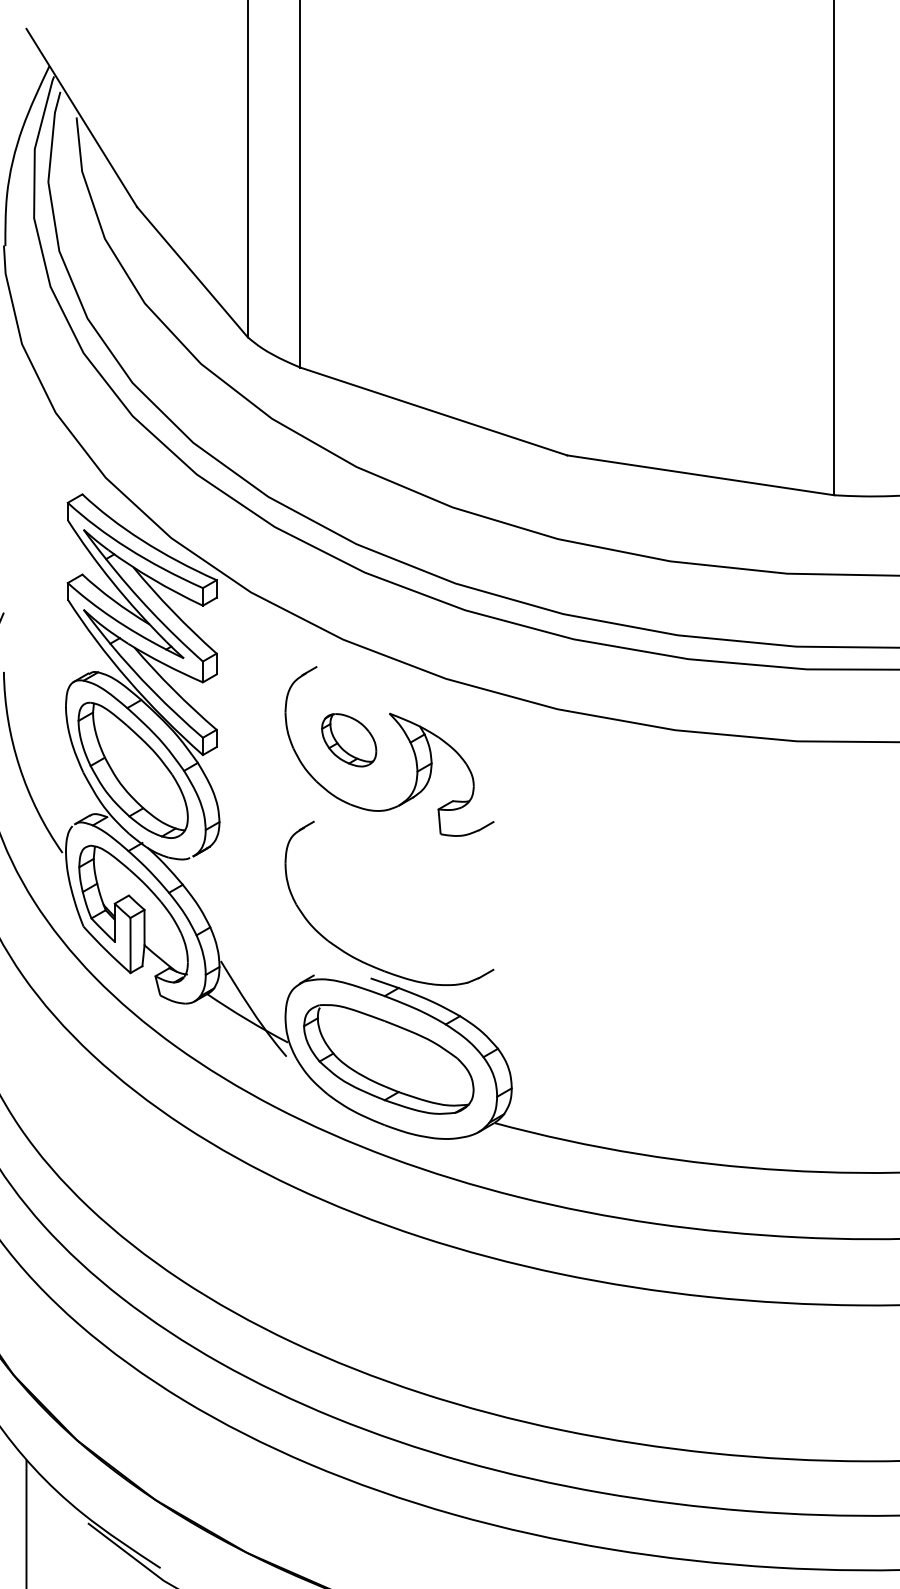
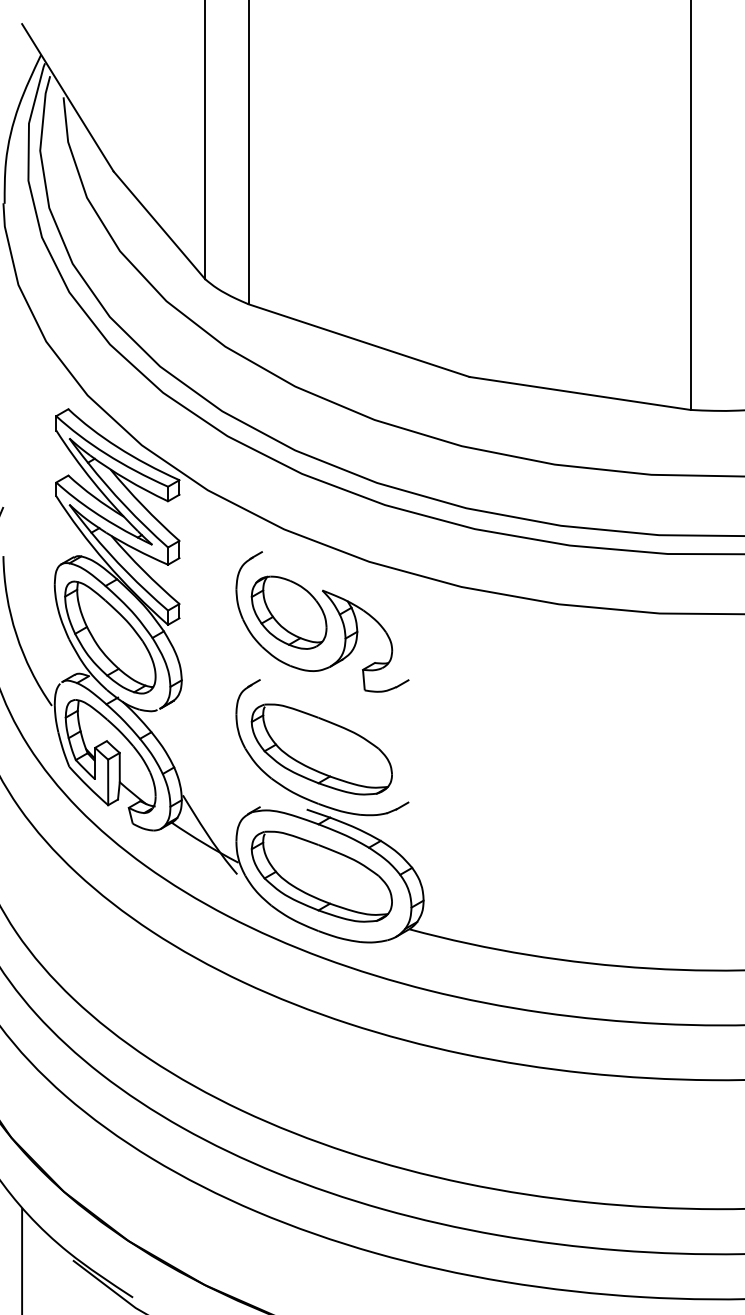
part: (348, 740) -> (288, 612), size x1.67
part: (388, 905) -> (321, 749), added

